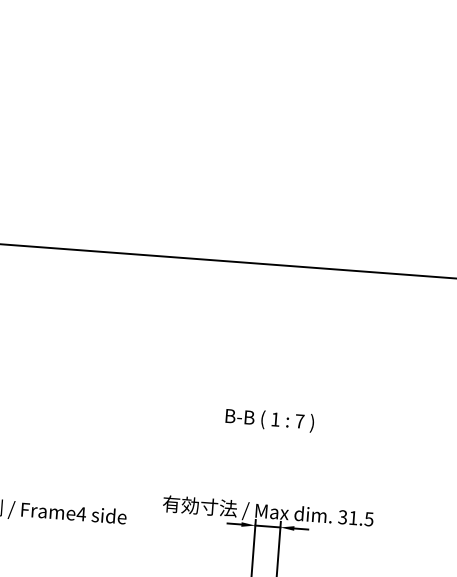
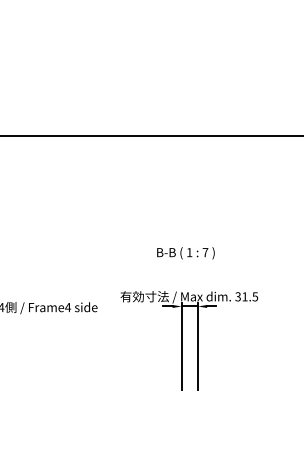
text: (269, 420) -> (185, 253), moved

